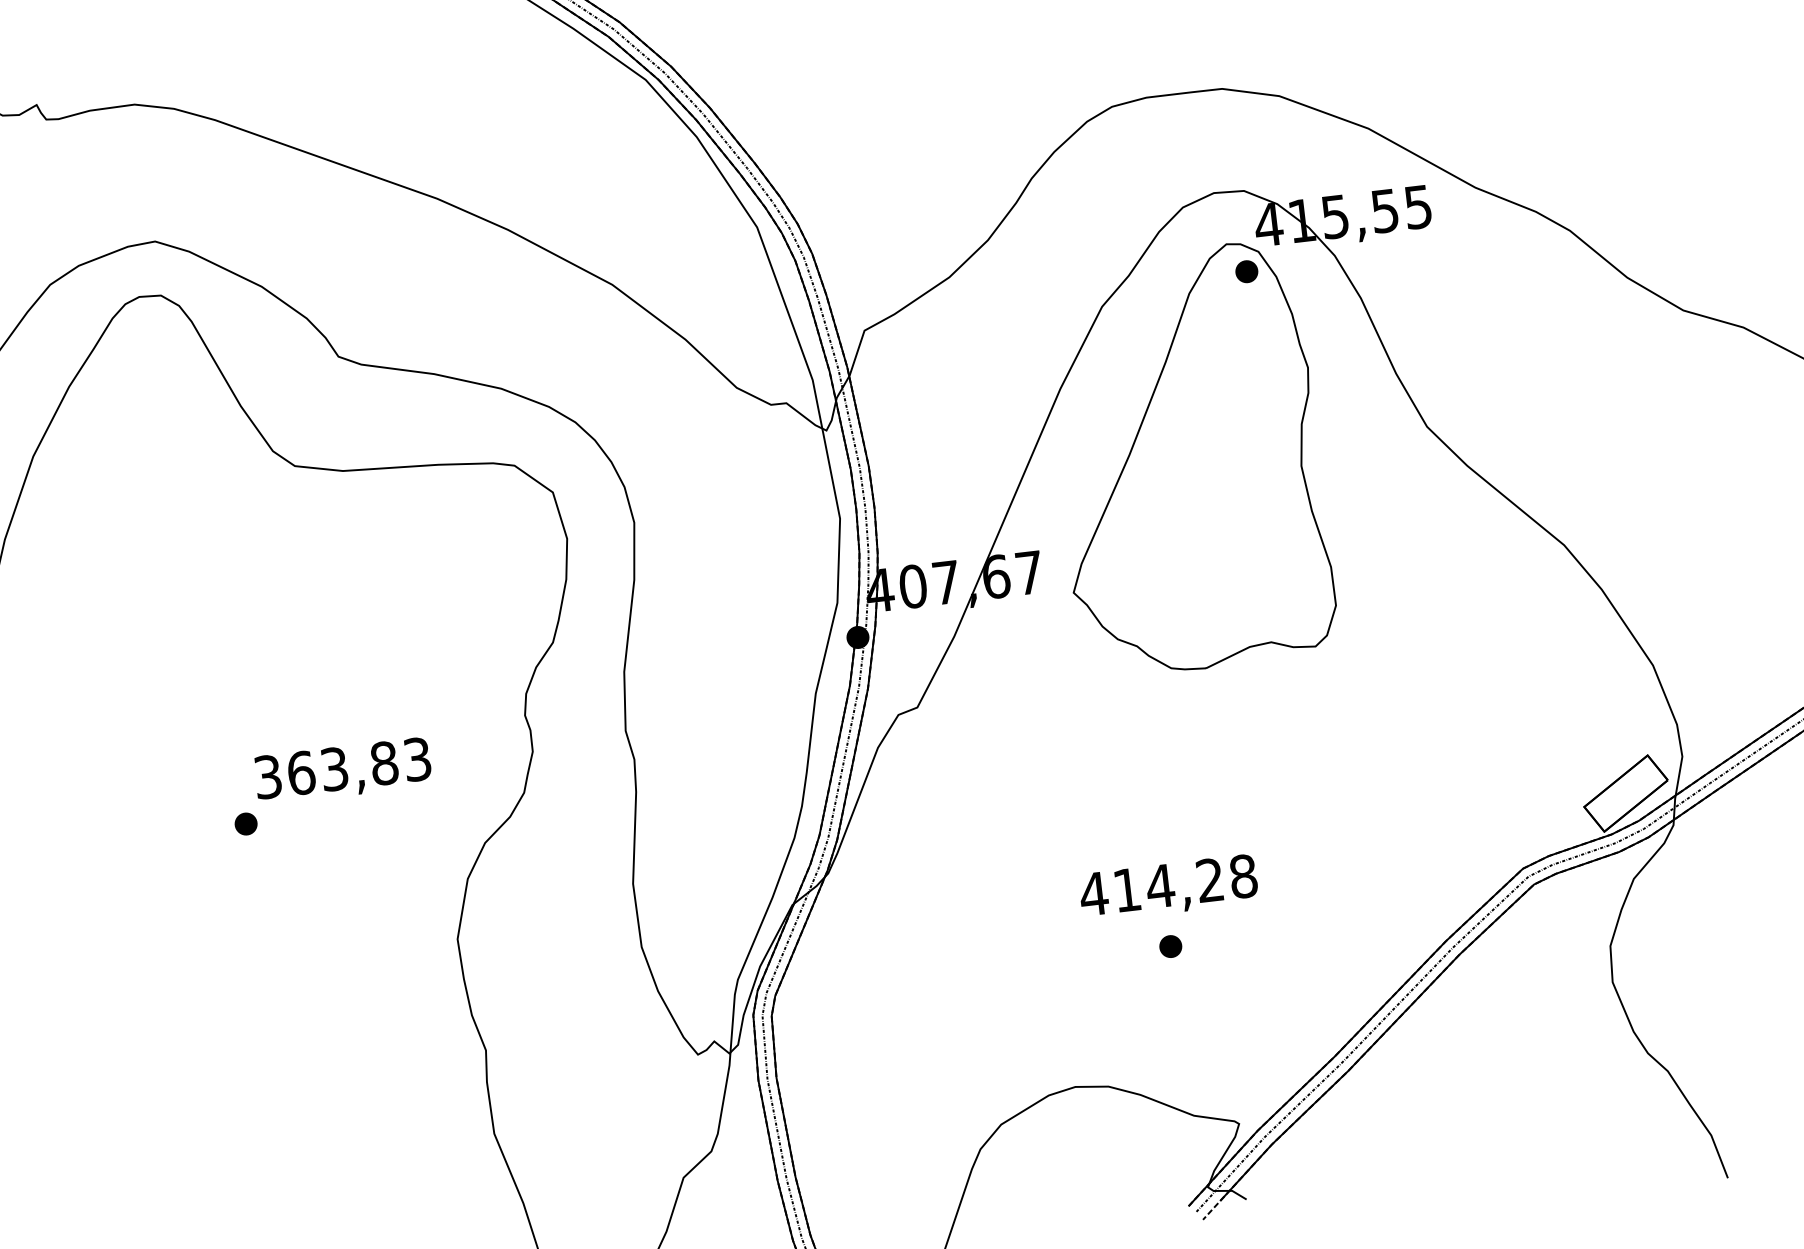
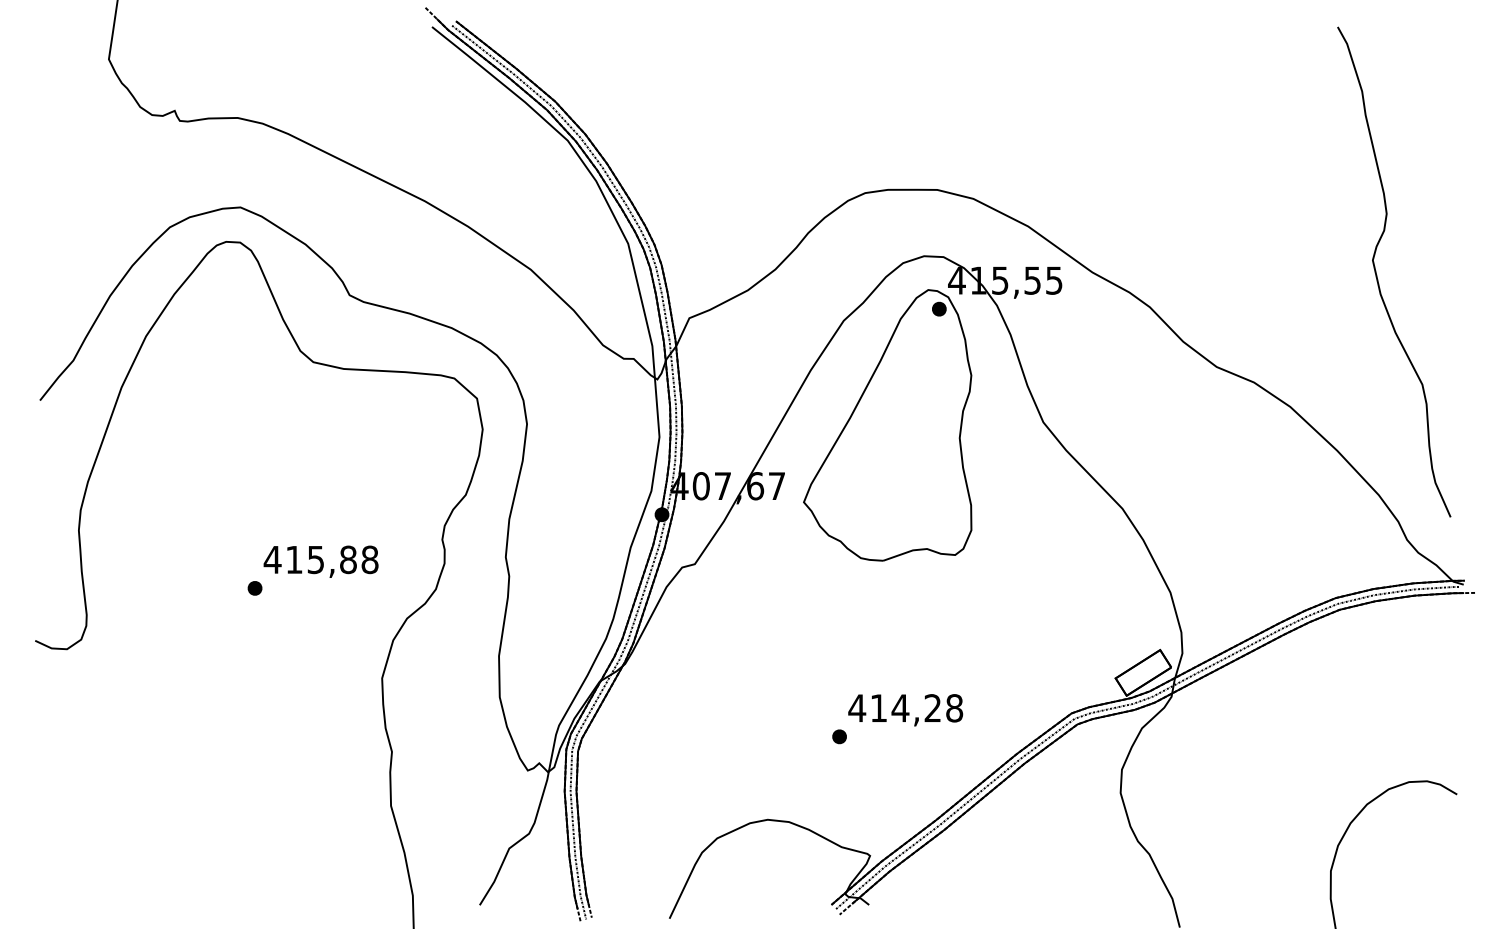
text: (341, 767) -> (320, 559), 363,83 -> 415,88
text: (1168, 888) -> (905, 710), moved

